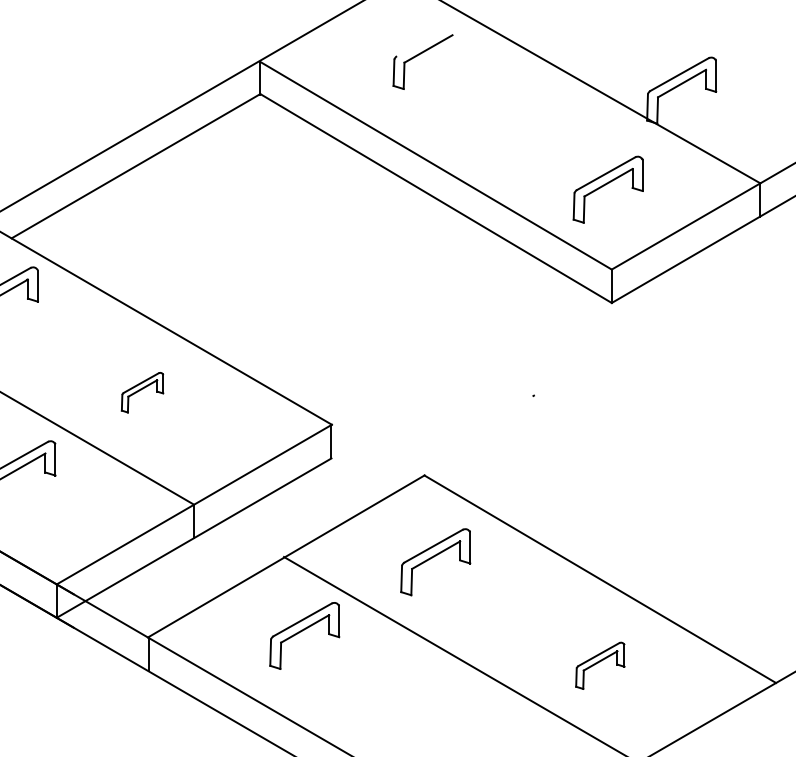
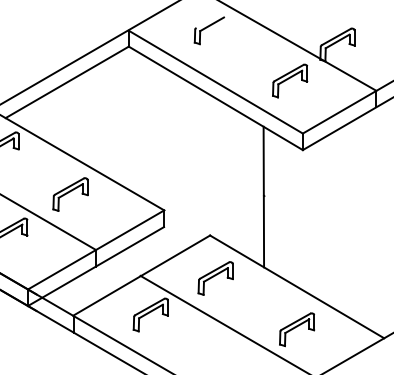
part: (609, 188) -> (290, 80), moved
part: (142, 392) -> (70, 194), size x1.67
line: (532, 396) -> (263, 196), added
part: (600, 665) -> (297, 329), size x1.43

